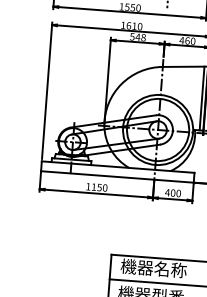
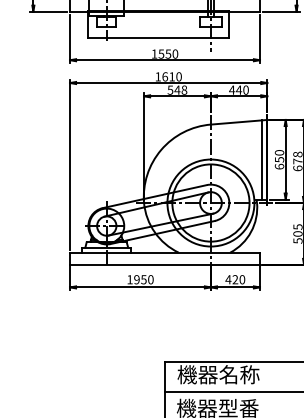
text: (187, 40) -> (239, 89), 460 -> 440
text: (93, 186) -> (136, 279), 1150 -> 1950
text: (173, 192) -> (235, 279), 400 -> 420

